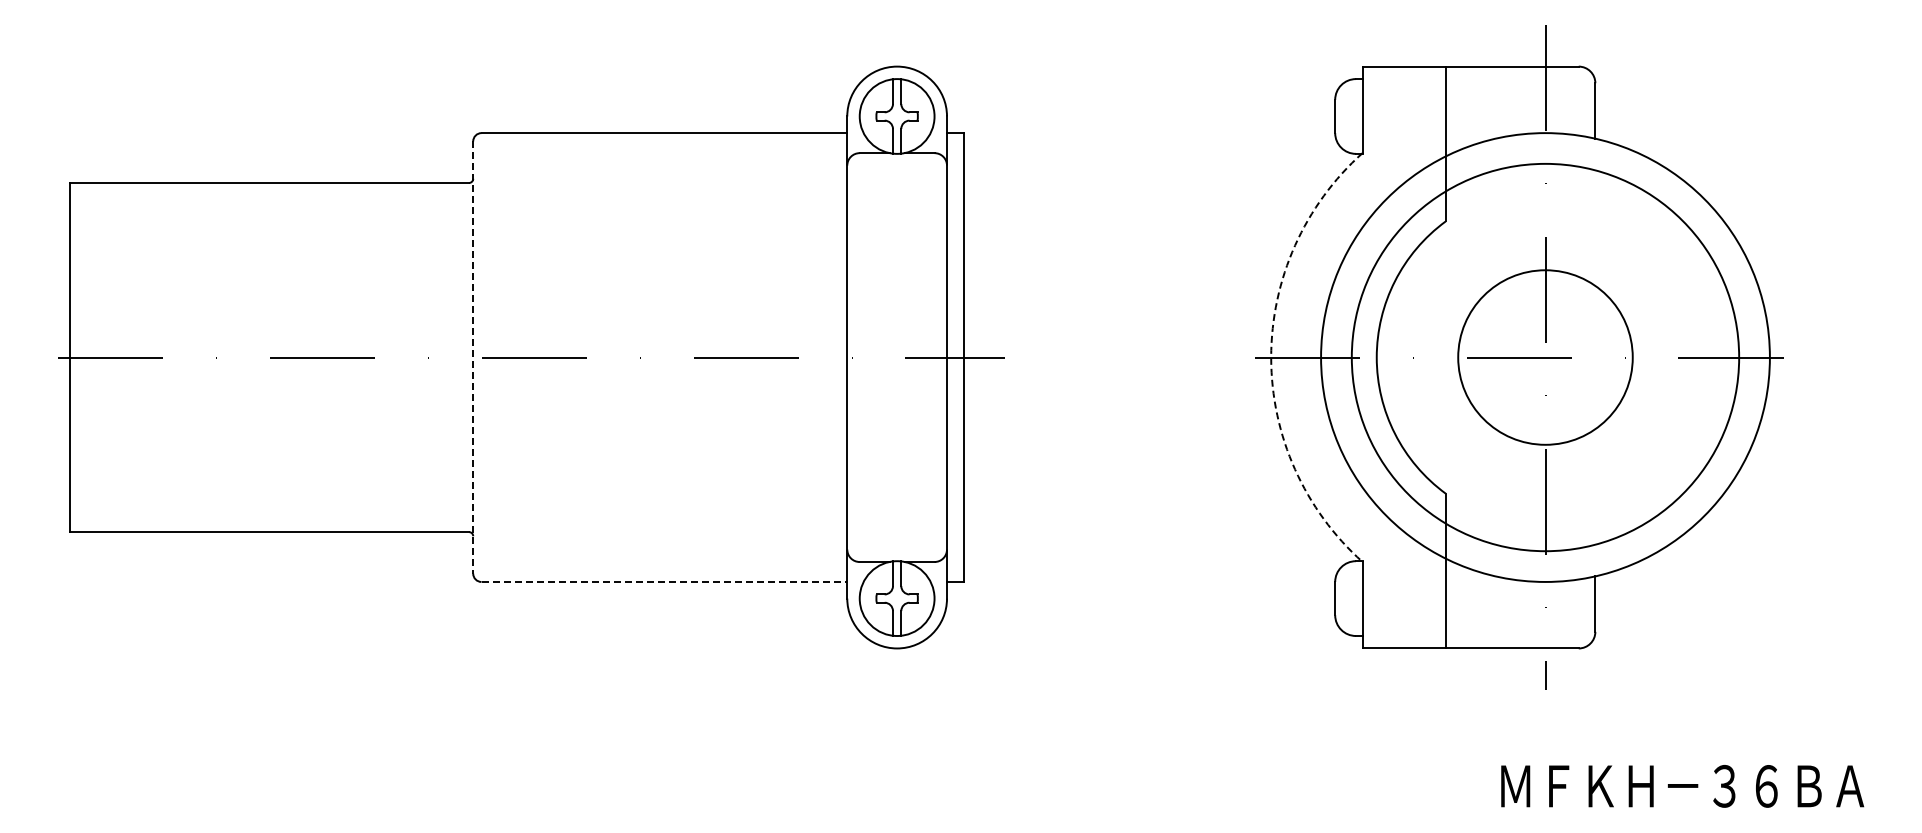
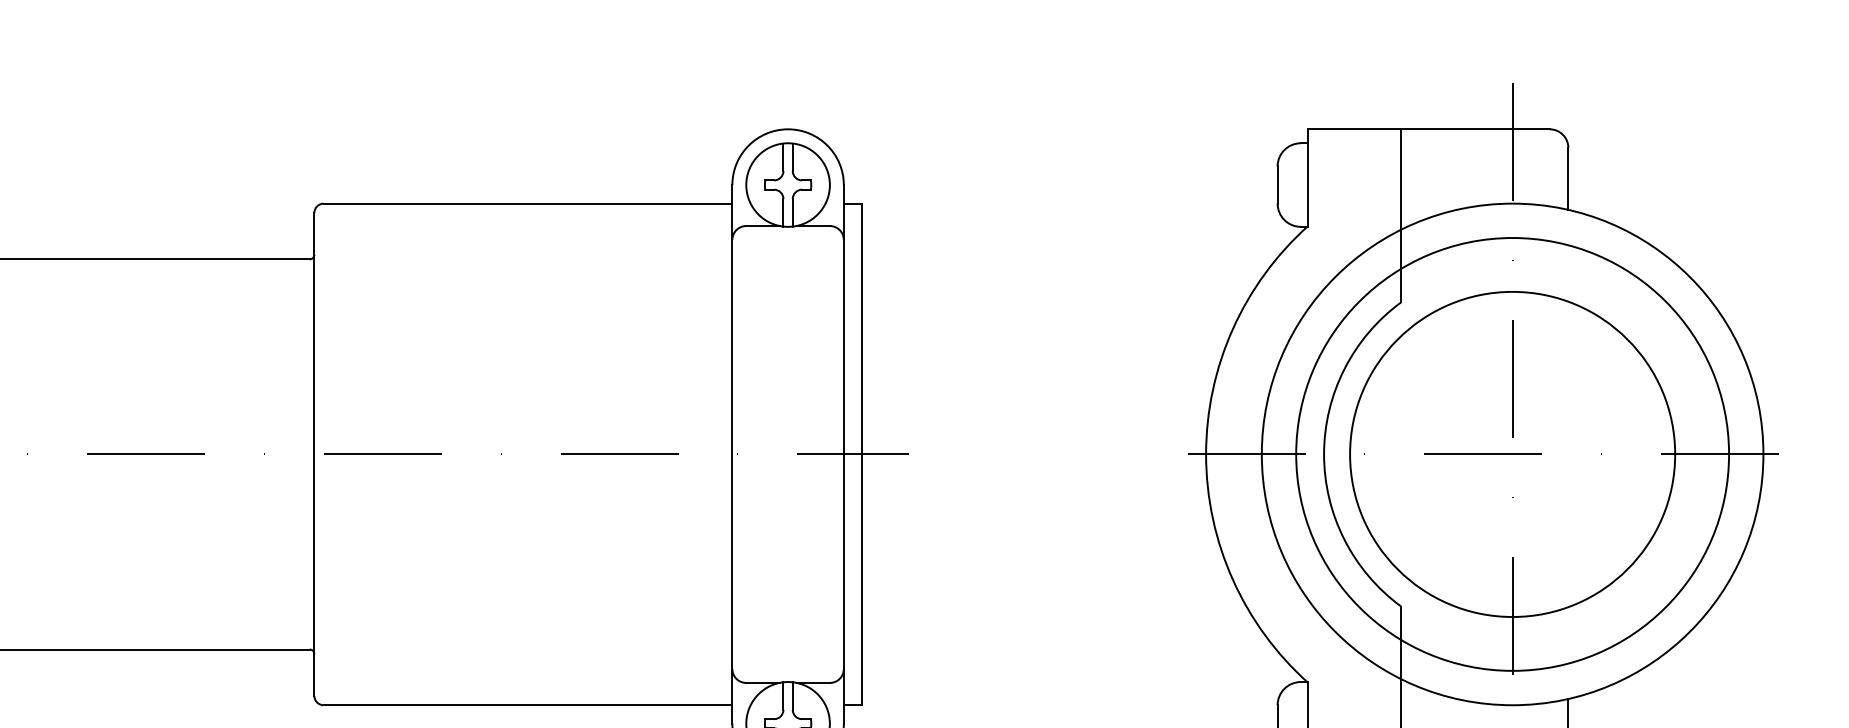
arc: (1271, 357) -> (1206, 454), dashed -> solid
circle: (1545, 357) -> (1512, 454), size x1.67
line: (473, 358) -> (314, 455), dashed -> solid
line: (664, 581) -> (528, 704), dashed -> solid

